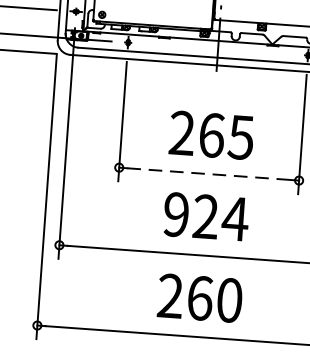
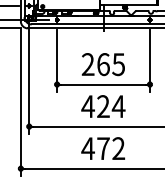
line: (211, 174) -> (104, 84), dashed -> solid
text: (175, 214) -> (87, 106), 924 -> 424
text: (200, 297) -> (103, 148), 260 -> 472

